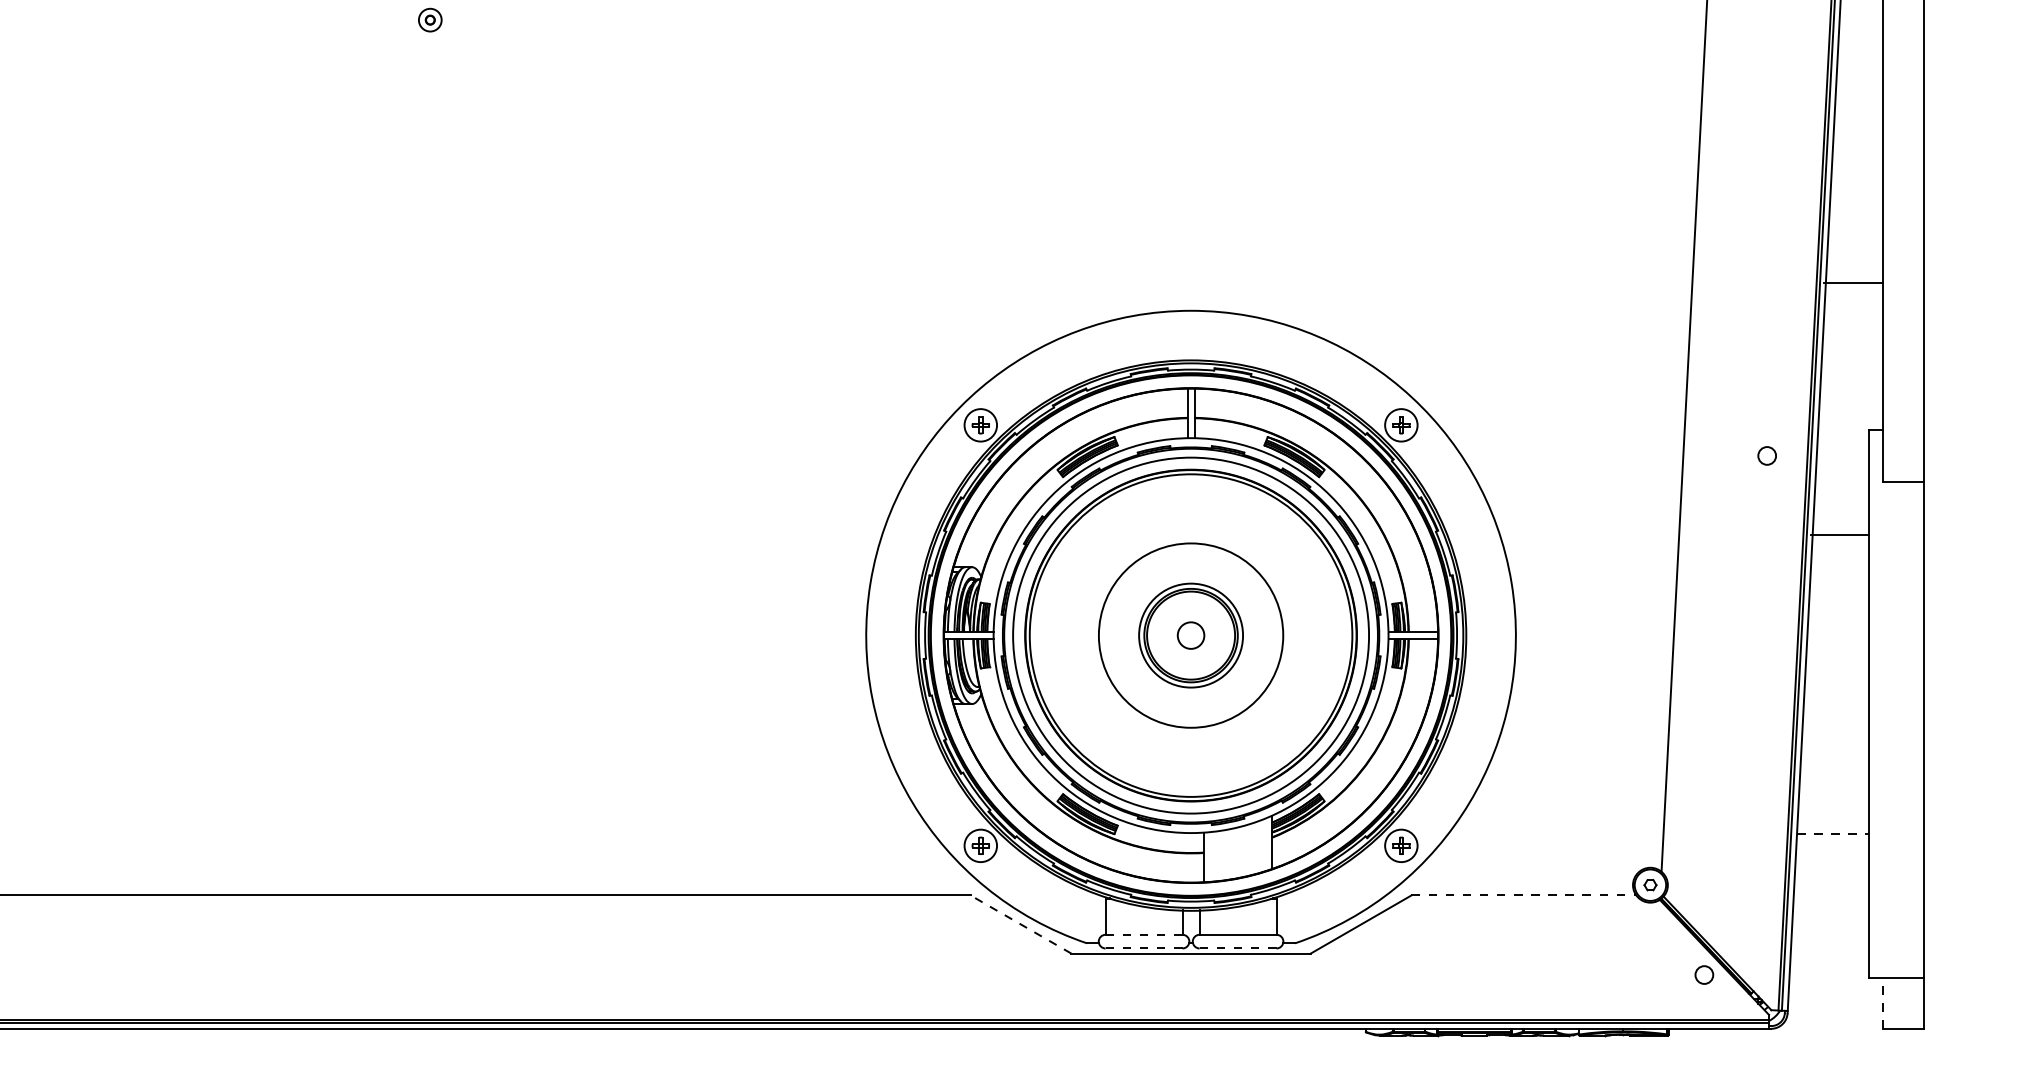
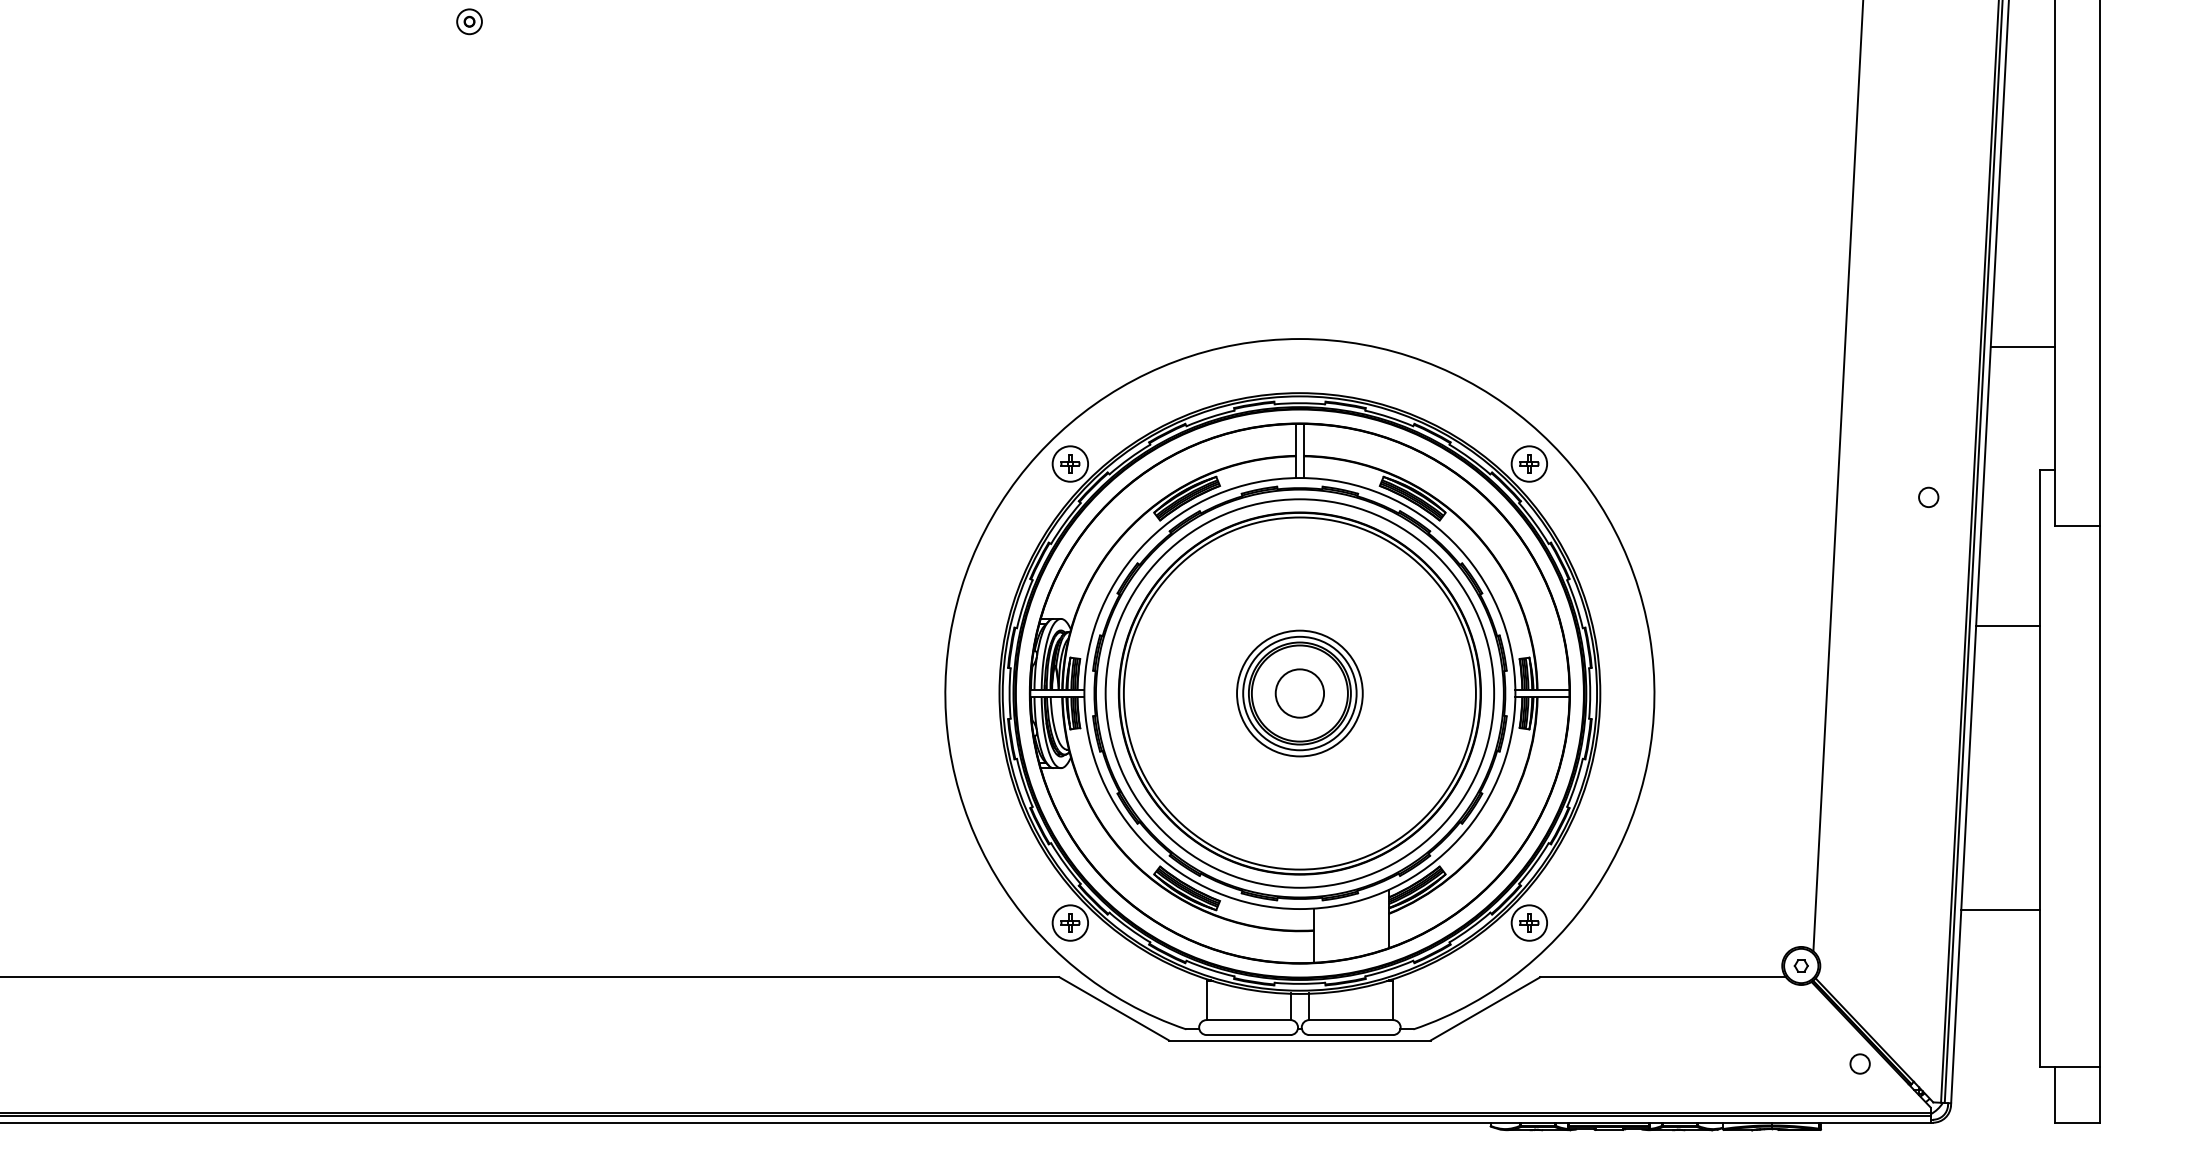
line: (1853, 283) -> (2022, 347), moved
line: (1840, 534) -> (2008, 626), moved
circle: (1190, 635) -> (1299, 693), size x0.62
circle: (1190, 635) -> (1299, 693), size x1.67
line: (1832, 834) -> (2000, 910), dashed -> solid
line: (1524, 895) -> (1663, 977), dashed -> solid
line: (1020, 924) -> (1113, 1008), dashed -> solid
line: (1143, 935) -> (1248, 1020), dashed -> solid
line: (1143, 948) -> (1248, 1035), dashed -> solid
line: (1238, 948) -> (1351, 1035), dashed -> solid
line: (1883, 1002) -> (2055, 1094), dashed -> solid

